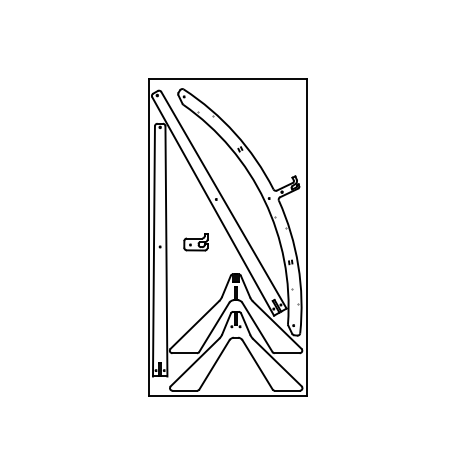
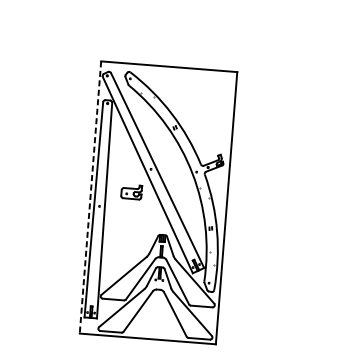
line: (148, 237) -> (90, 197), solid -> dashed
part: (195, 242) -> (131, 192), moved

